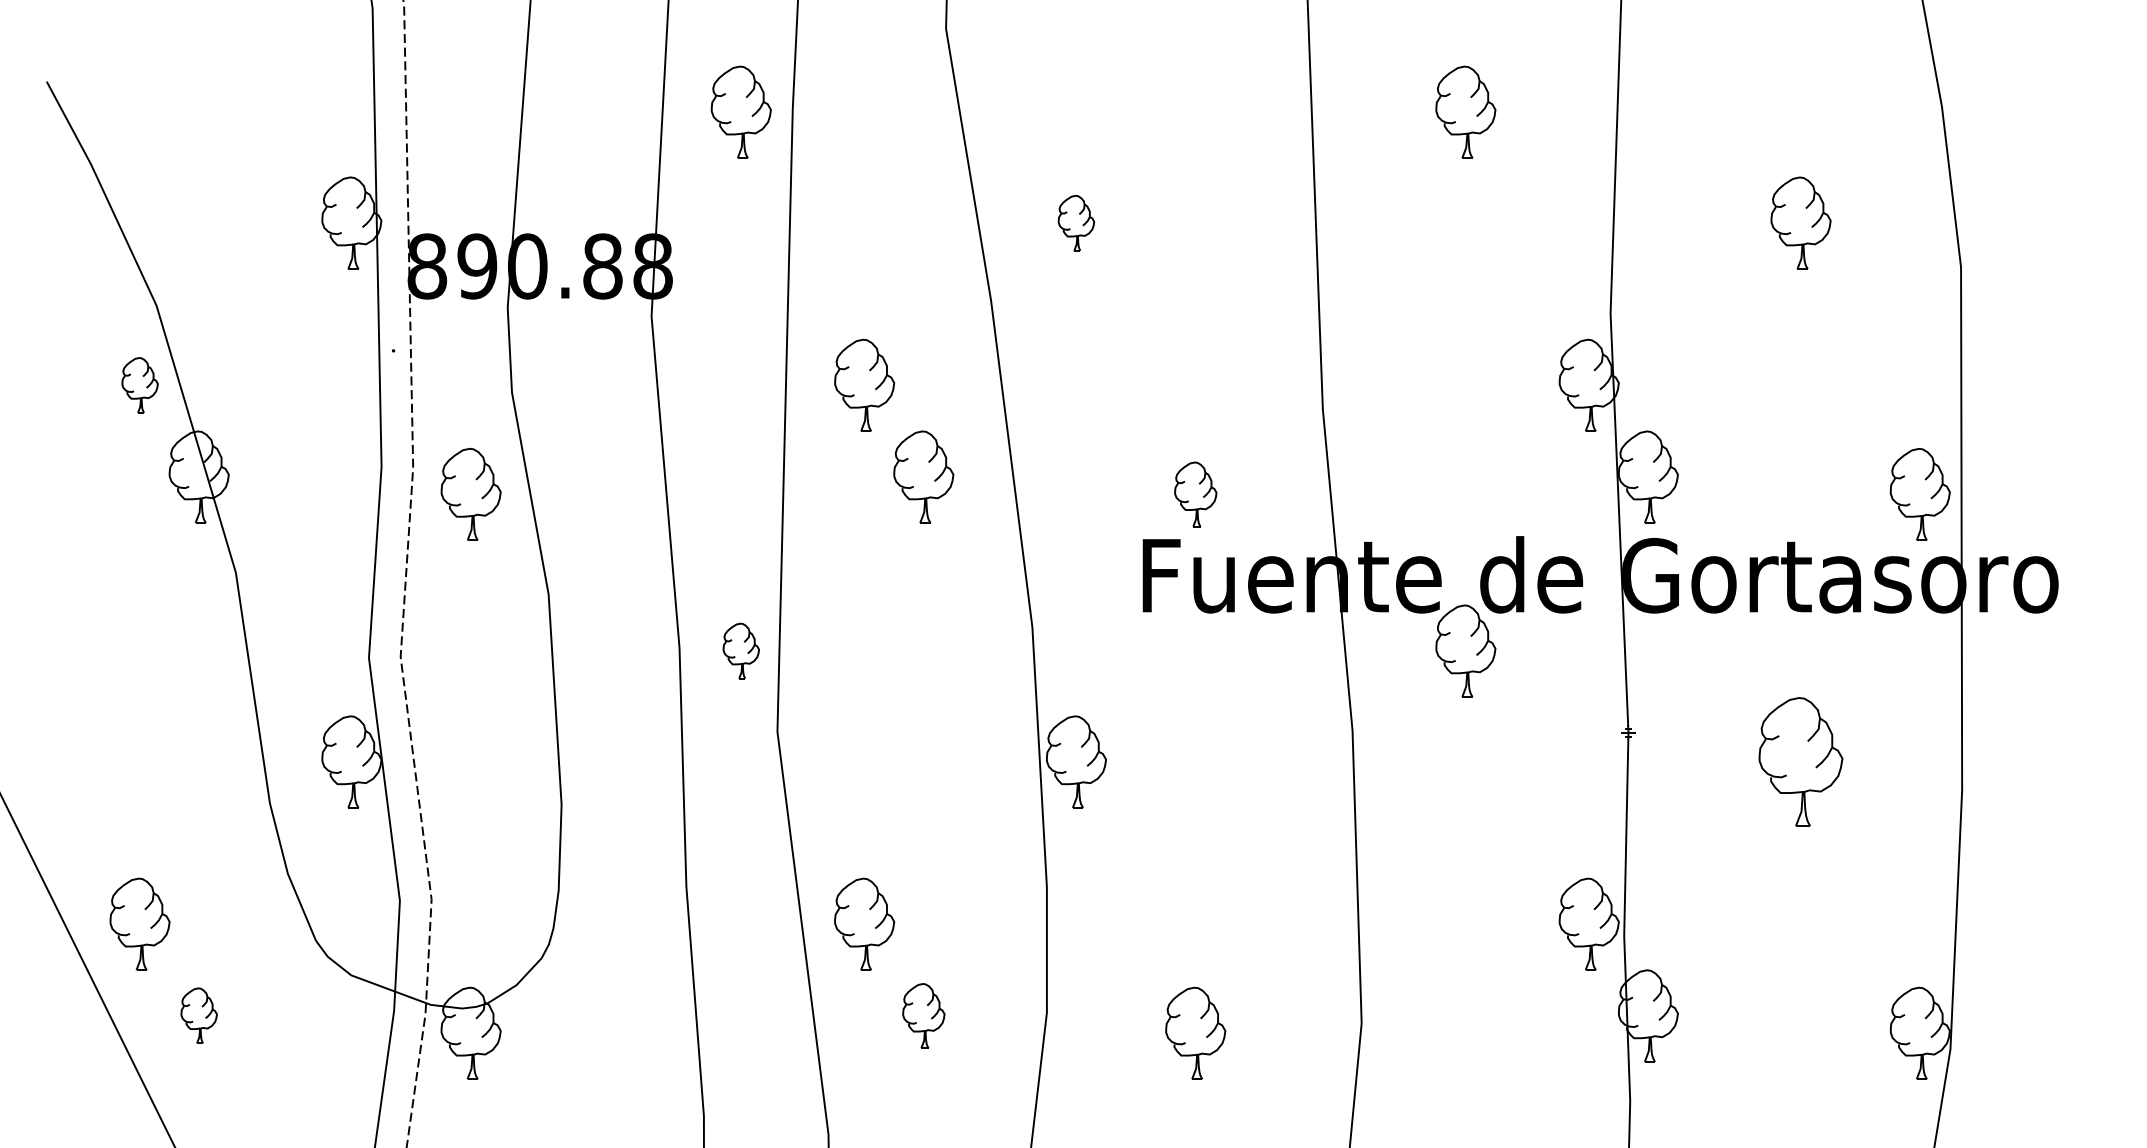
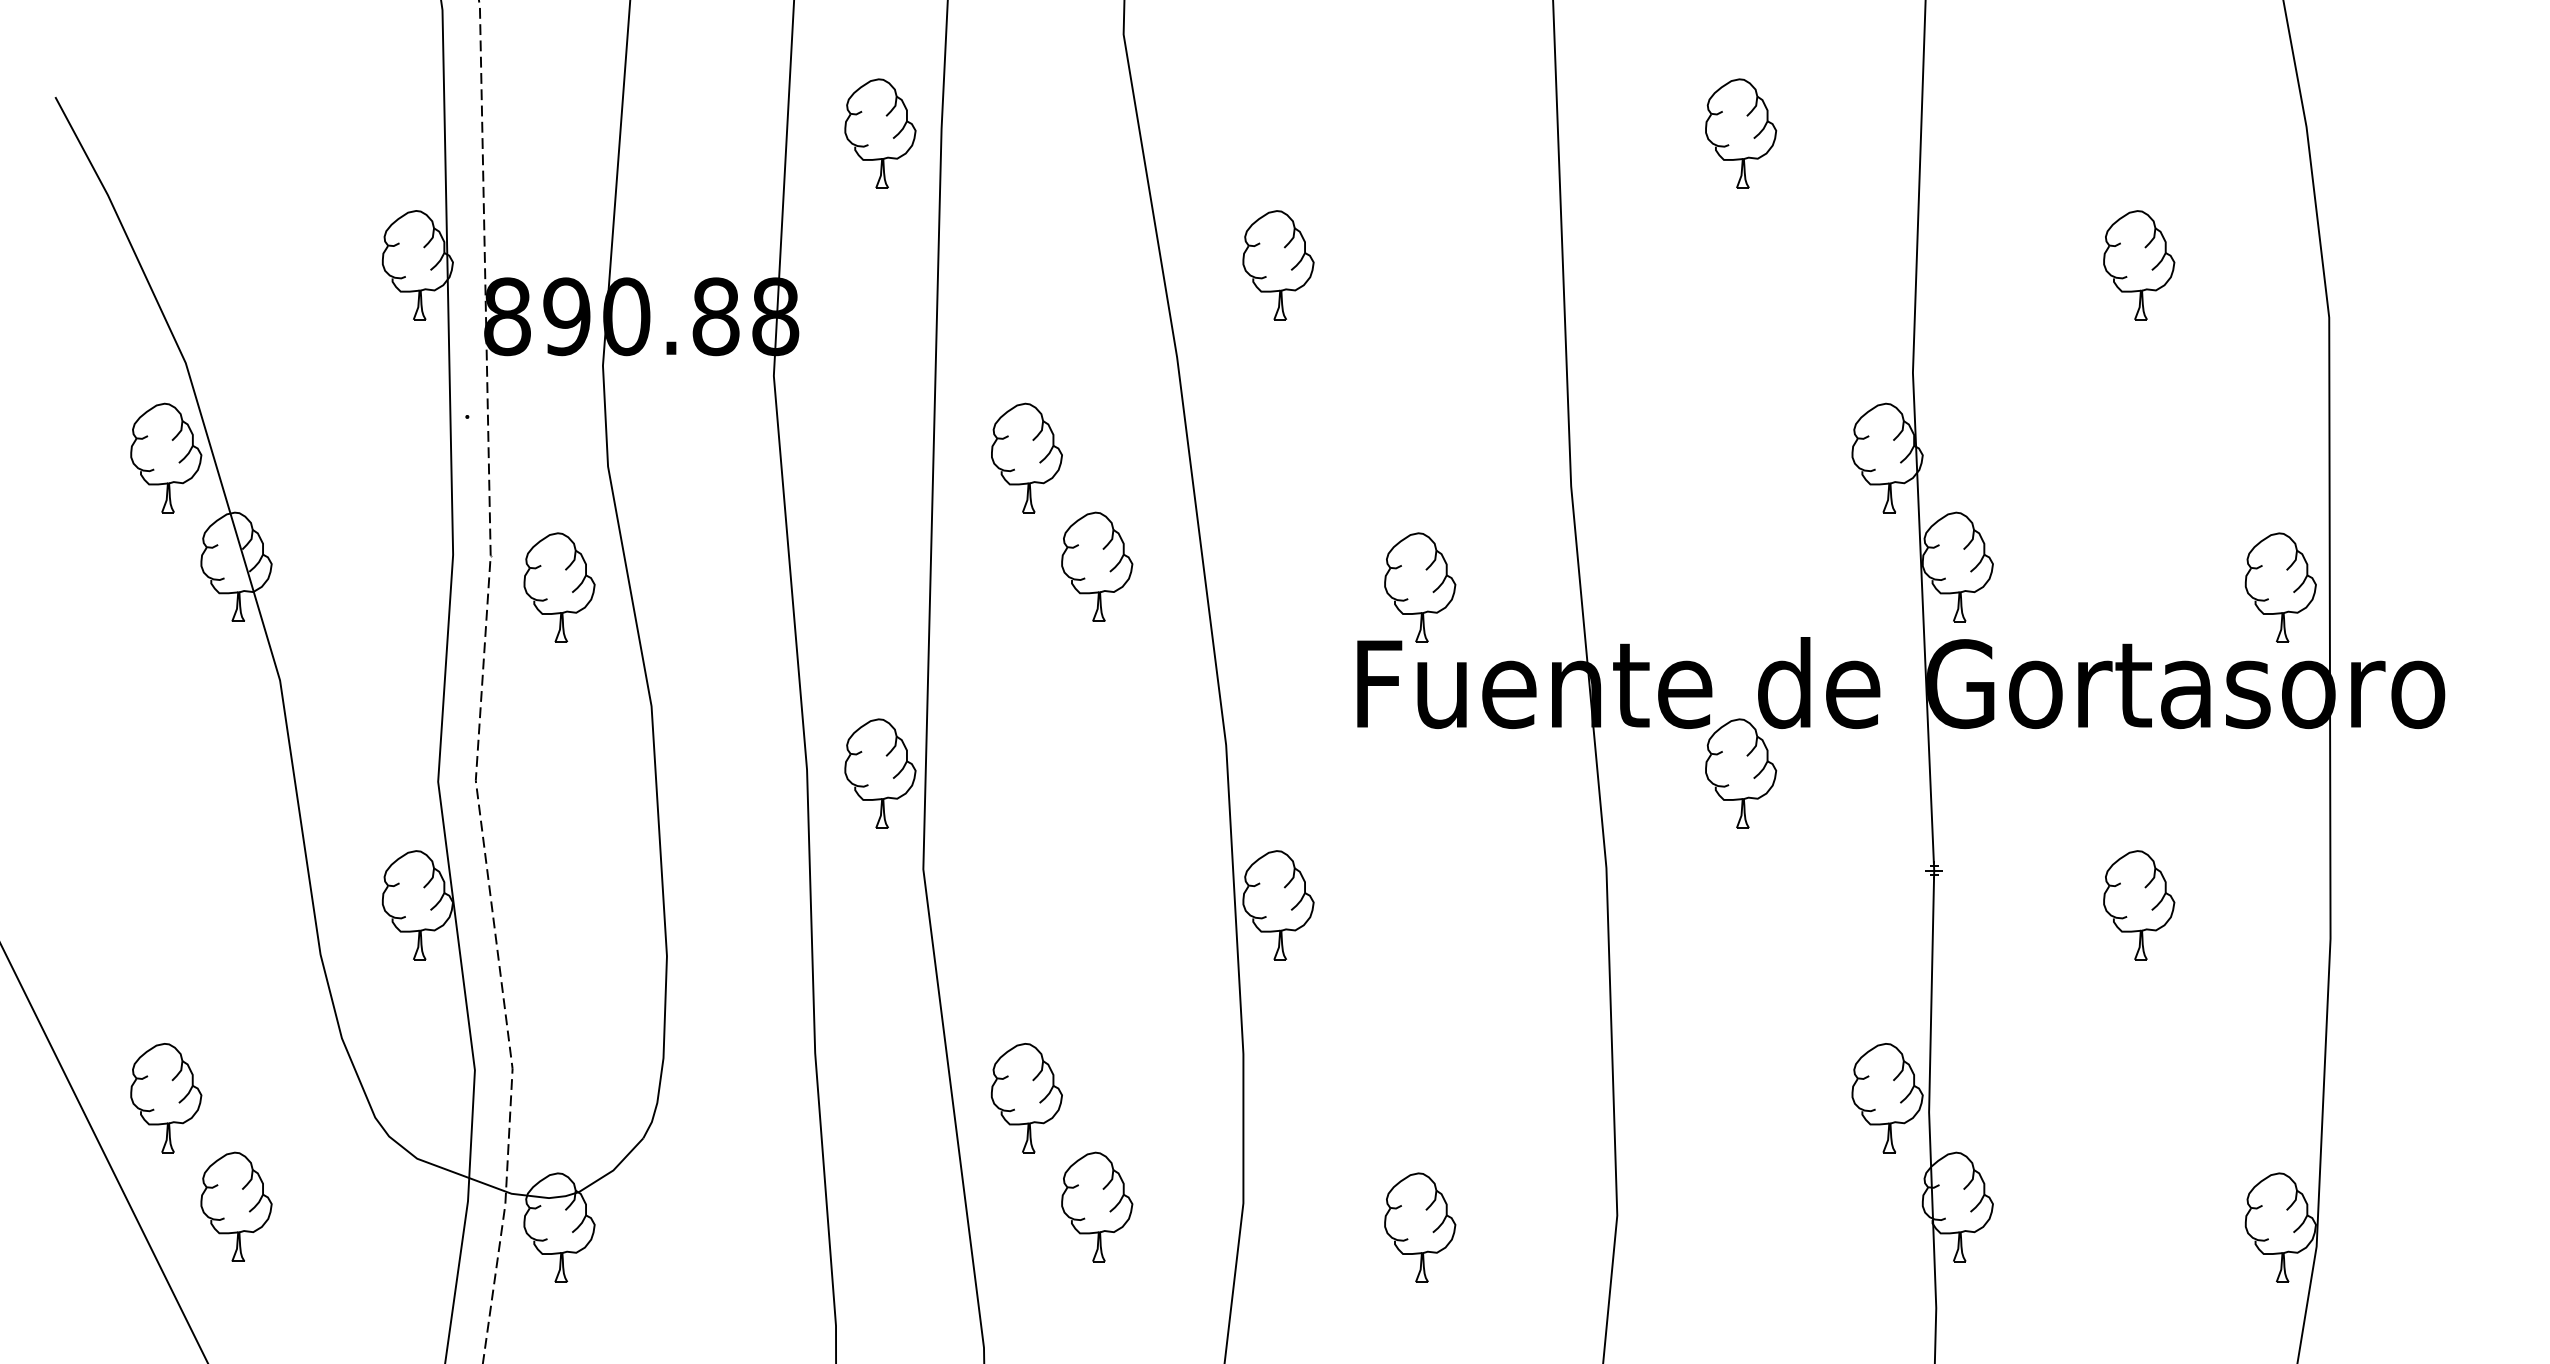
part: (1076, 223) -> (1278, 265), size x1.67
part: (140, 384) -> (166, 457), size x1.67
part: (1195, 494) -> (1420, 587), size x1.43
part: (741, 651) -> (880, 773), size x1.67
part: (1801, 762) -> (2139, 905), size x0.71
part: (199, 1015) -> (236, 1206), size x1.67
part: (924, 1015) -> (1097, 1206), size x1.43

